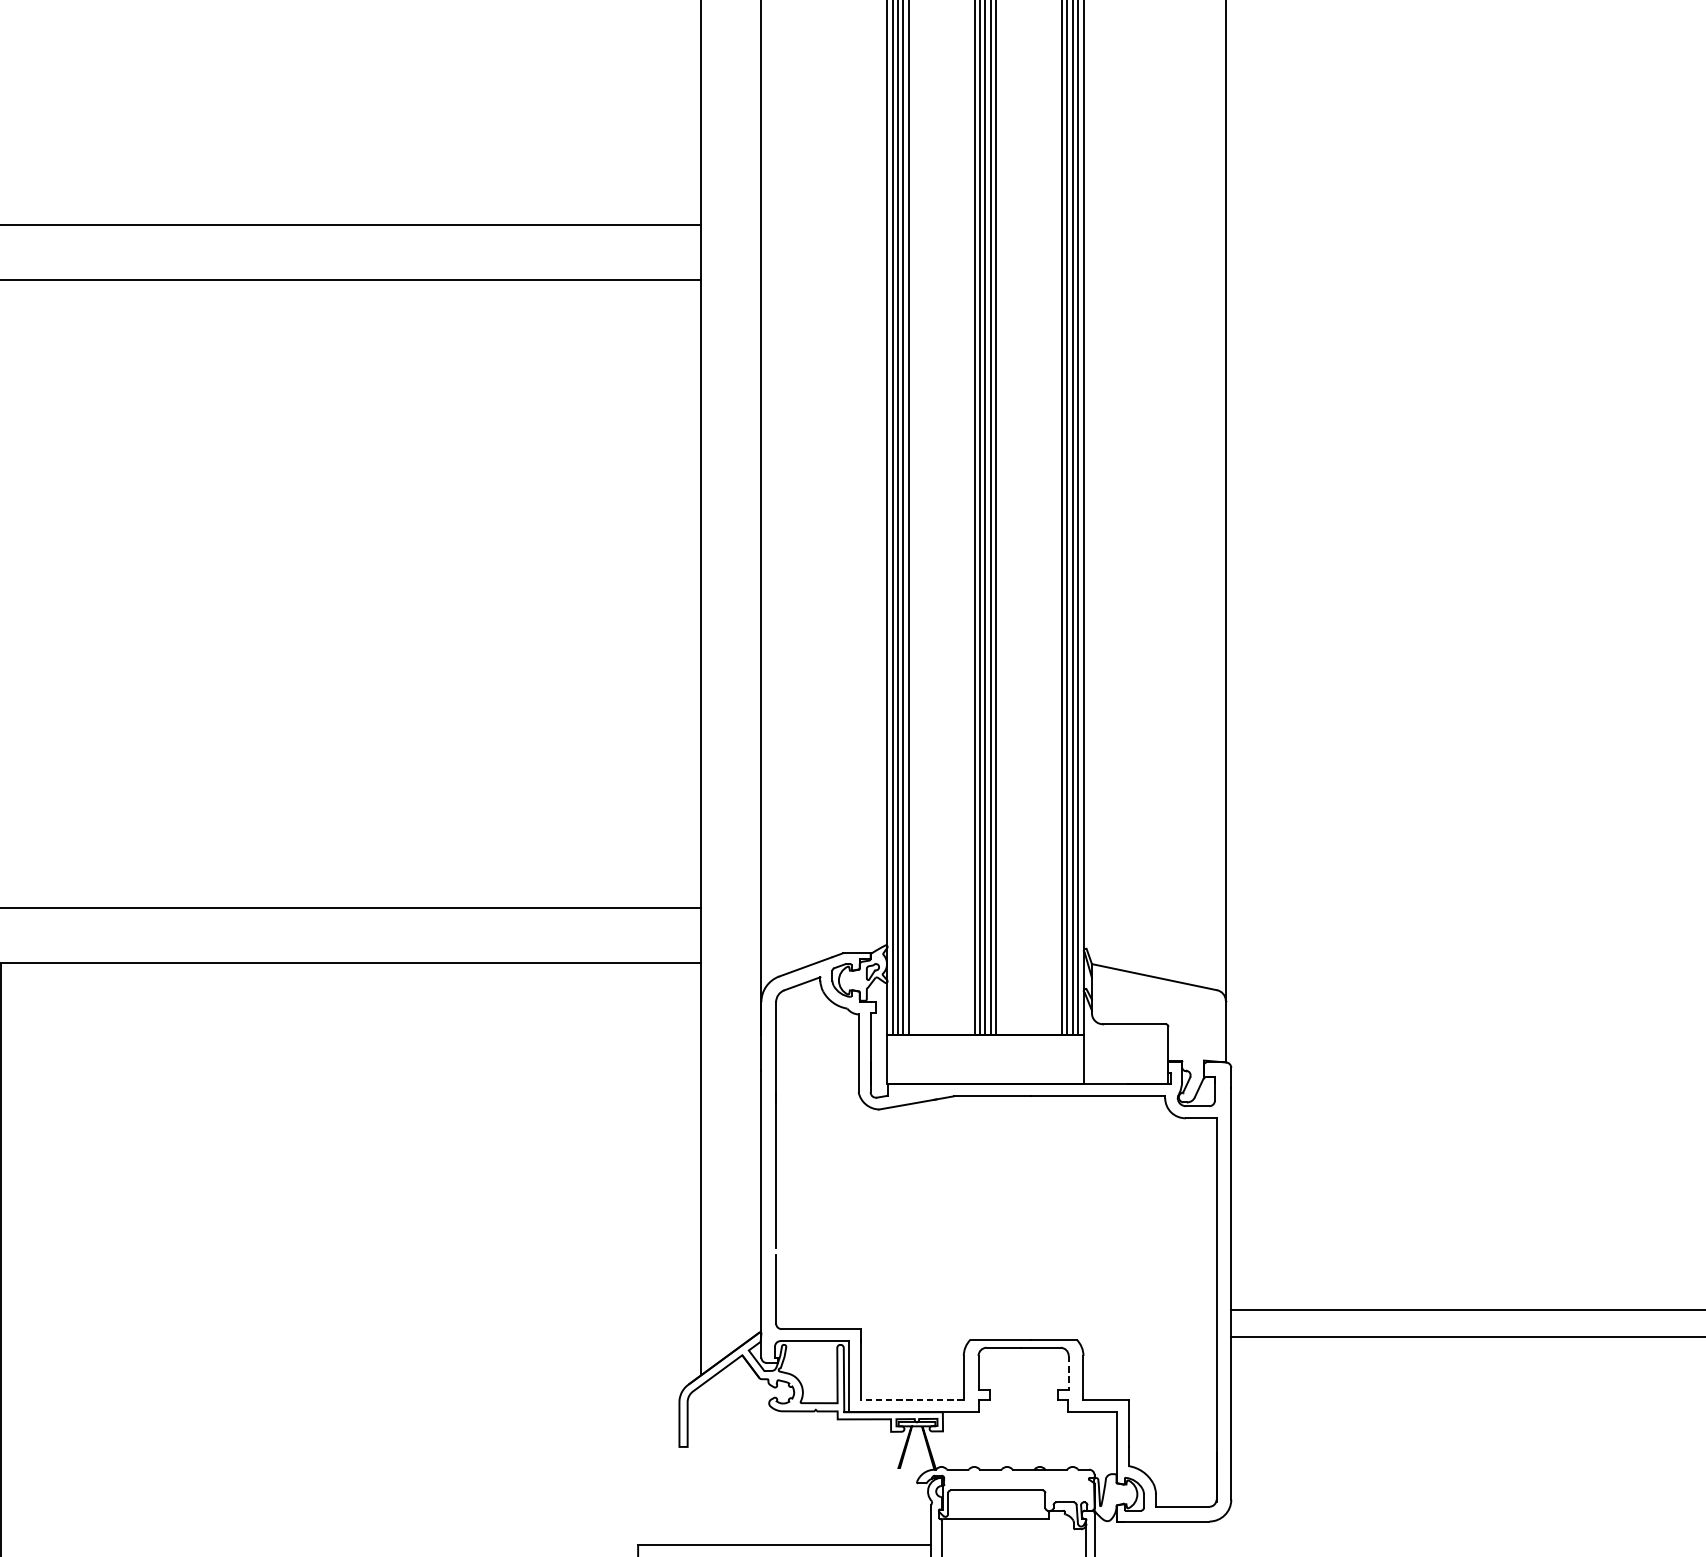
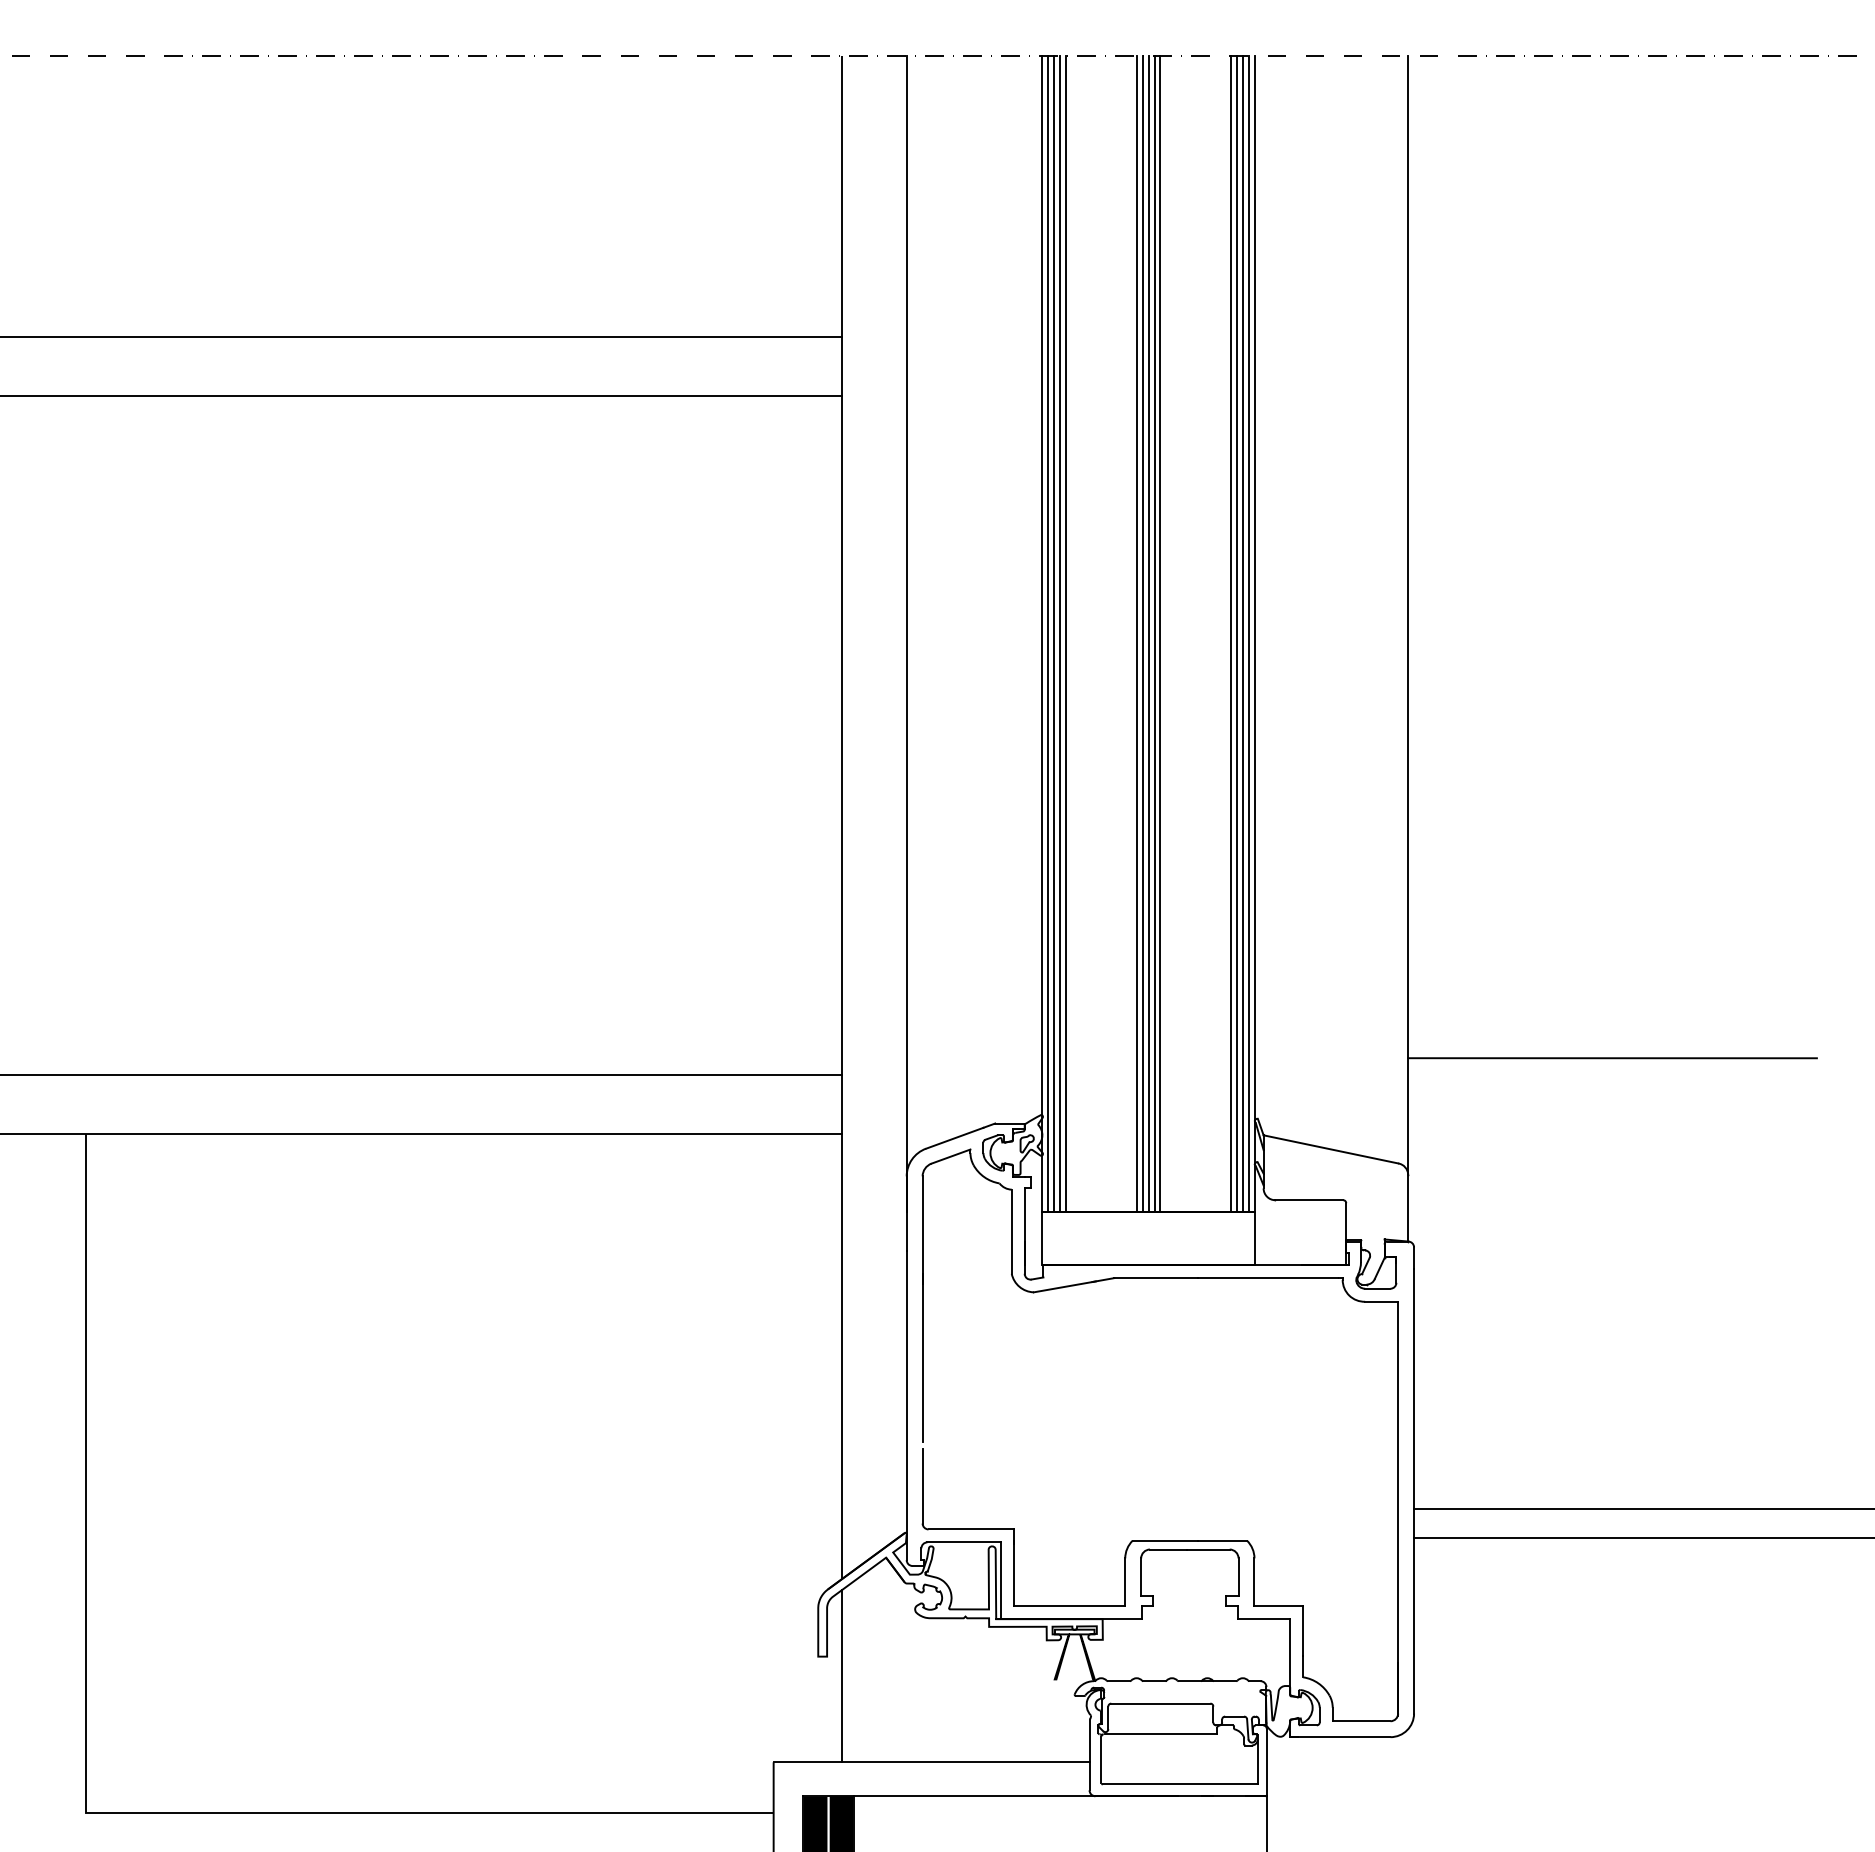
line: (1415, 892) -> (1612, 1058), added
line: (1068, 1372) -> (1238, 1576), dashed -> solid
line: (912, 1400) -> (1069, 1606), dashed -> solid
line: (700, 1465) -> (841, 1676), added

